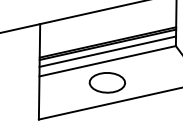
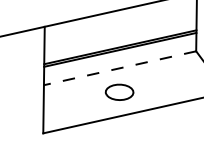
line: (107, 51) -> (119, 57), removed
line: (107, 61) -> (119, 68), solid -> dashed
part: (106, 82) -> (118, 91), size x0.7

